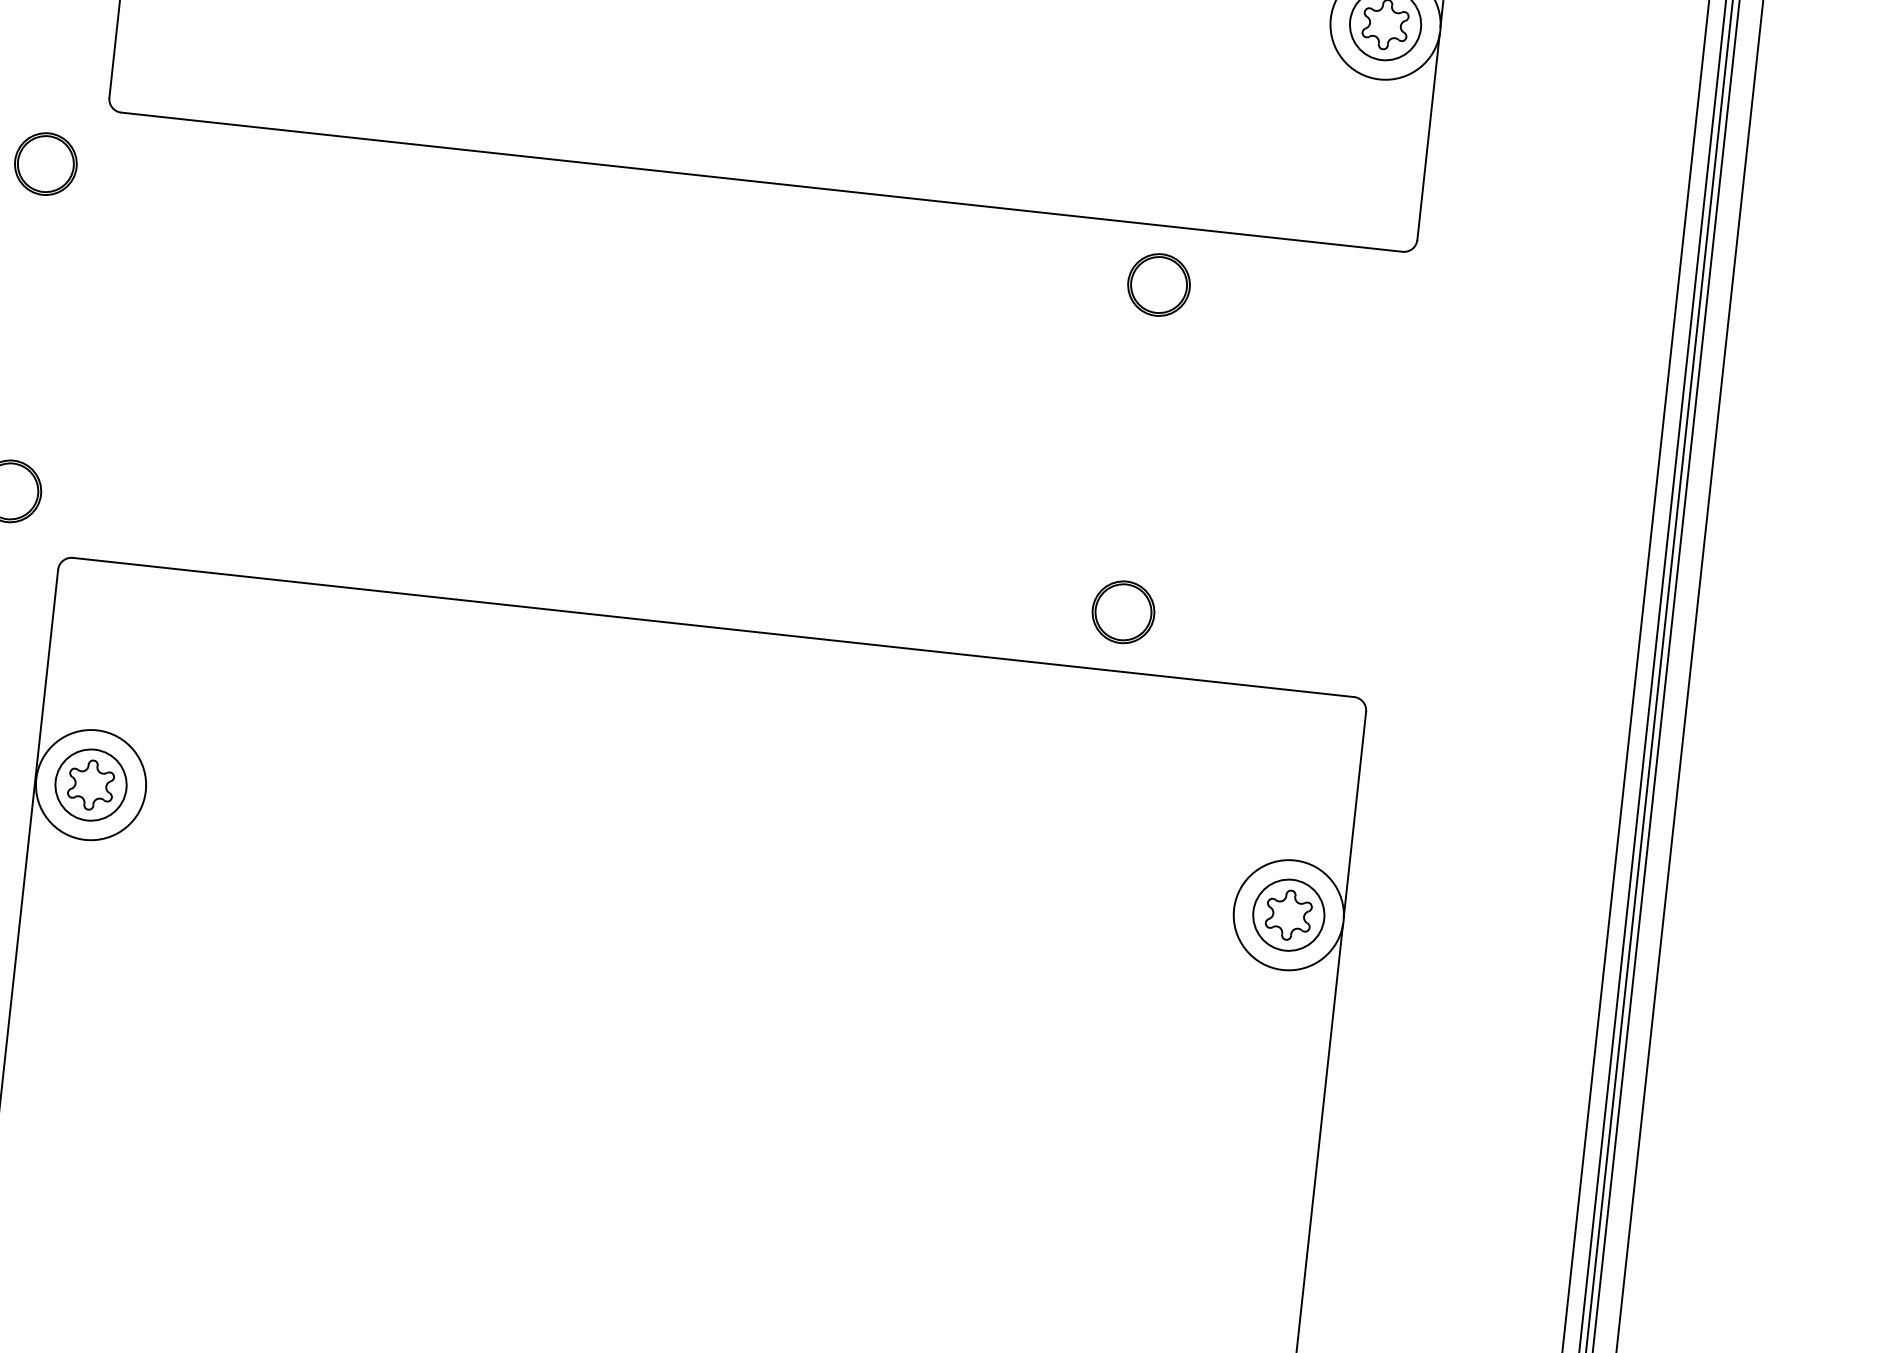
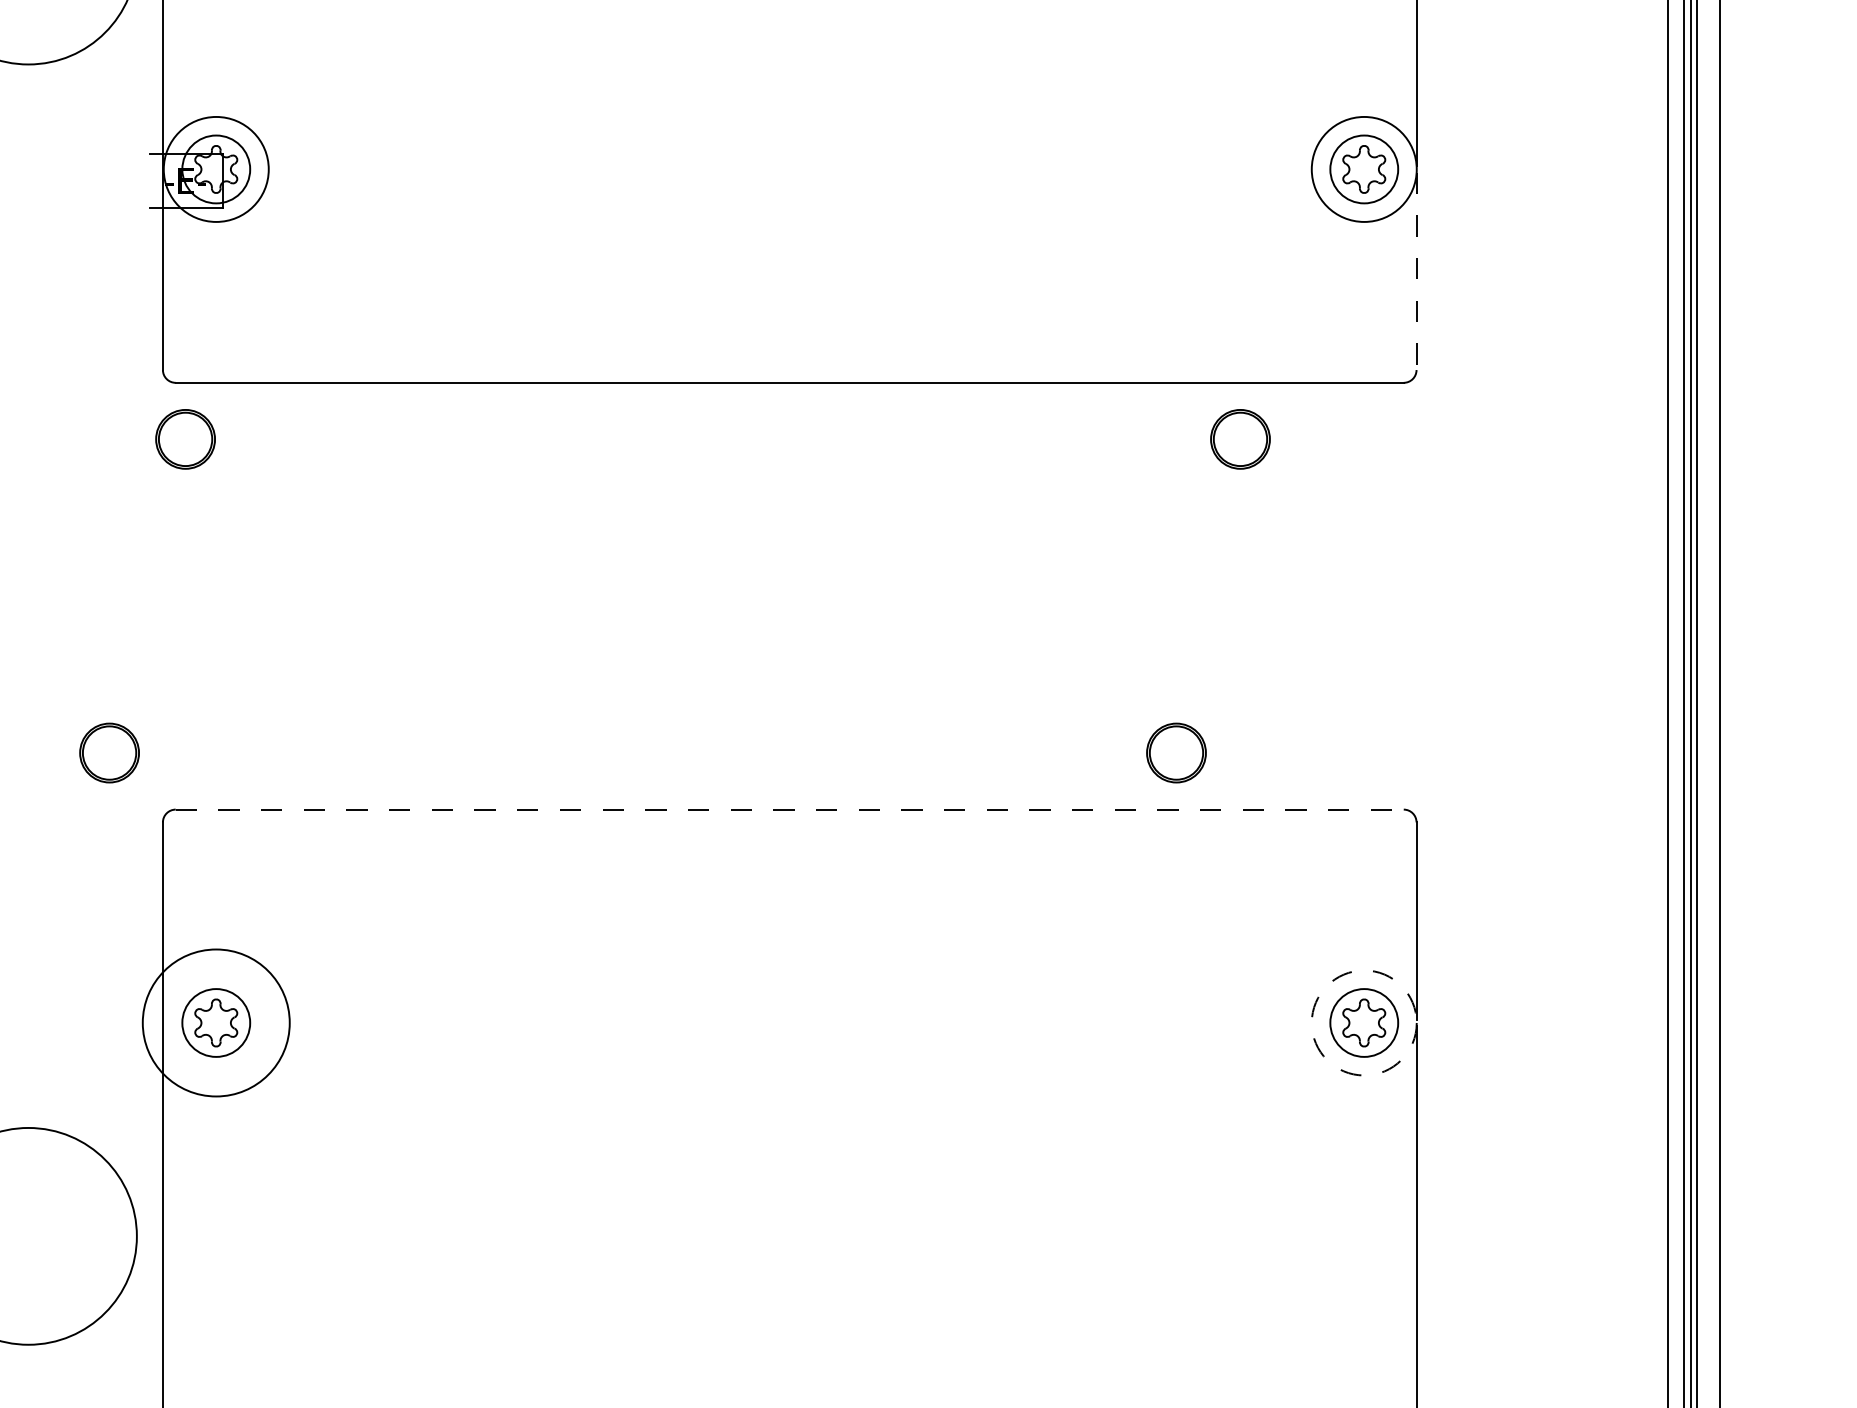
line: (1428, 137) -> (1416, 271), solid -> dashed
part: (45, 164) -> (185, 439), moved
part: (1159, 285) -> (1240, 439), moved
line: (714, 627) -> (790, 809), solid -> dashed
circle: (90, 784) -> (215, 1022), size x1.4
circle: (1288, 914) -> (1363, 1022), solid -> dashed

